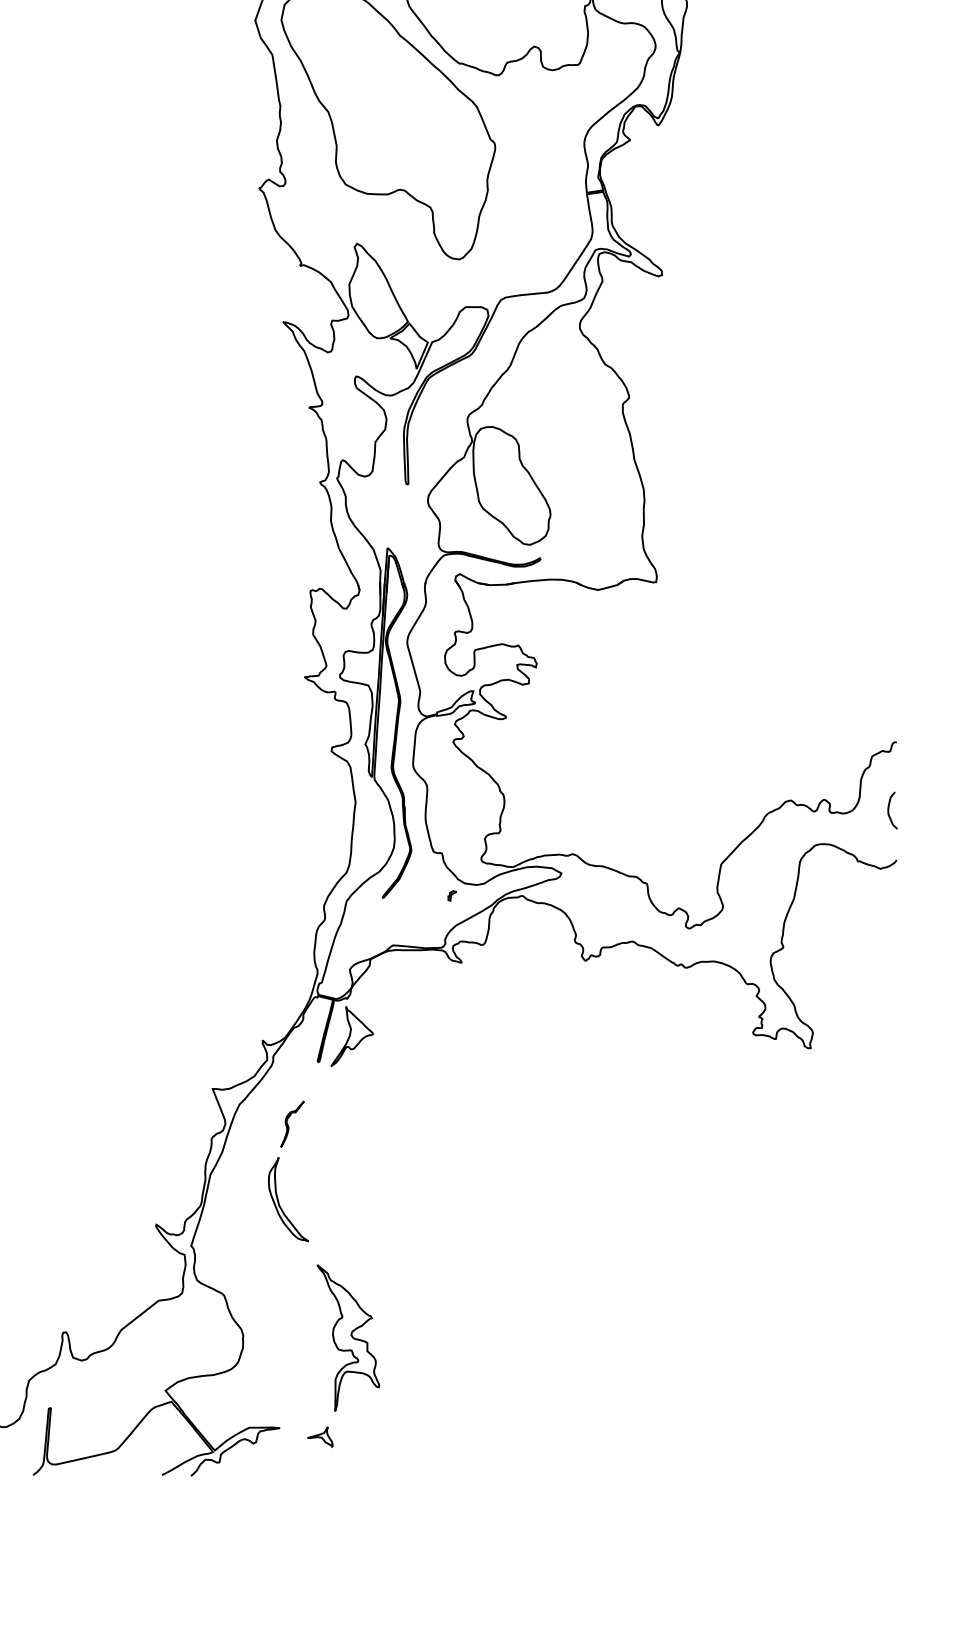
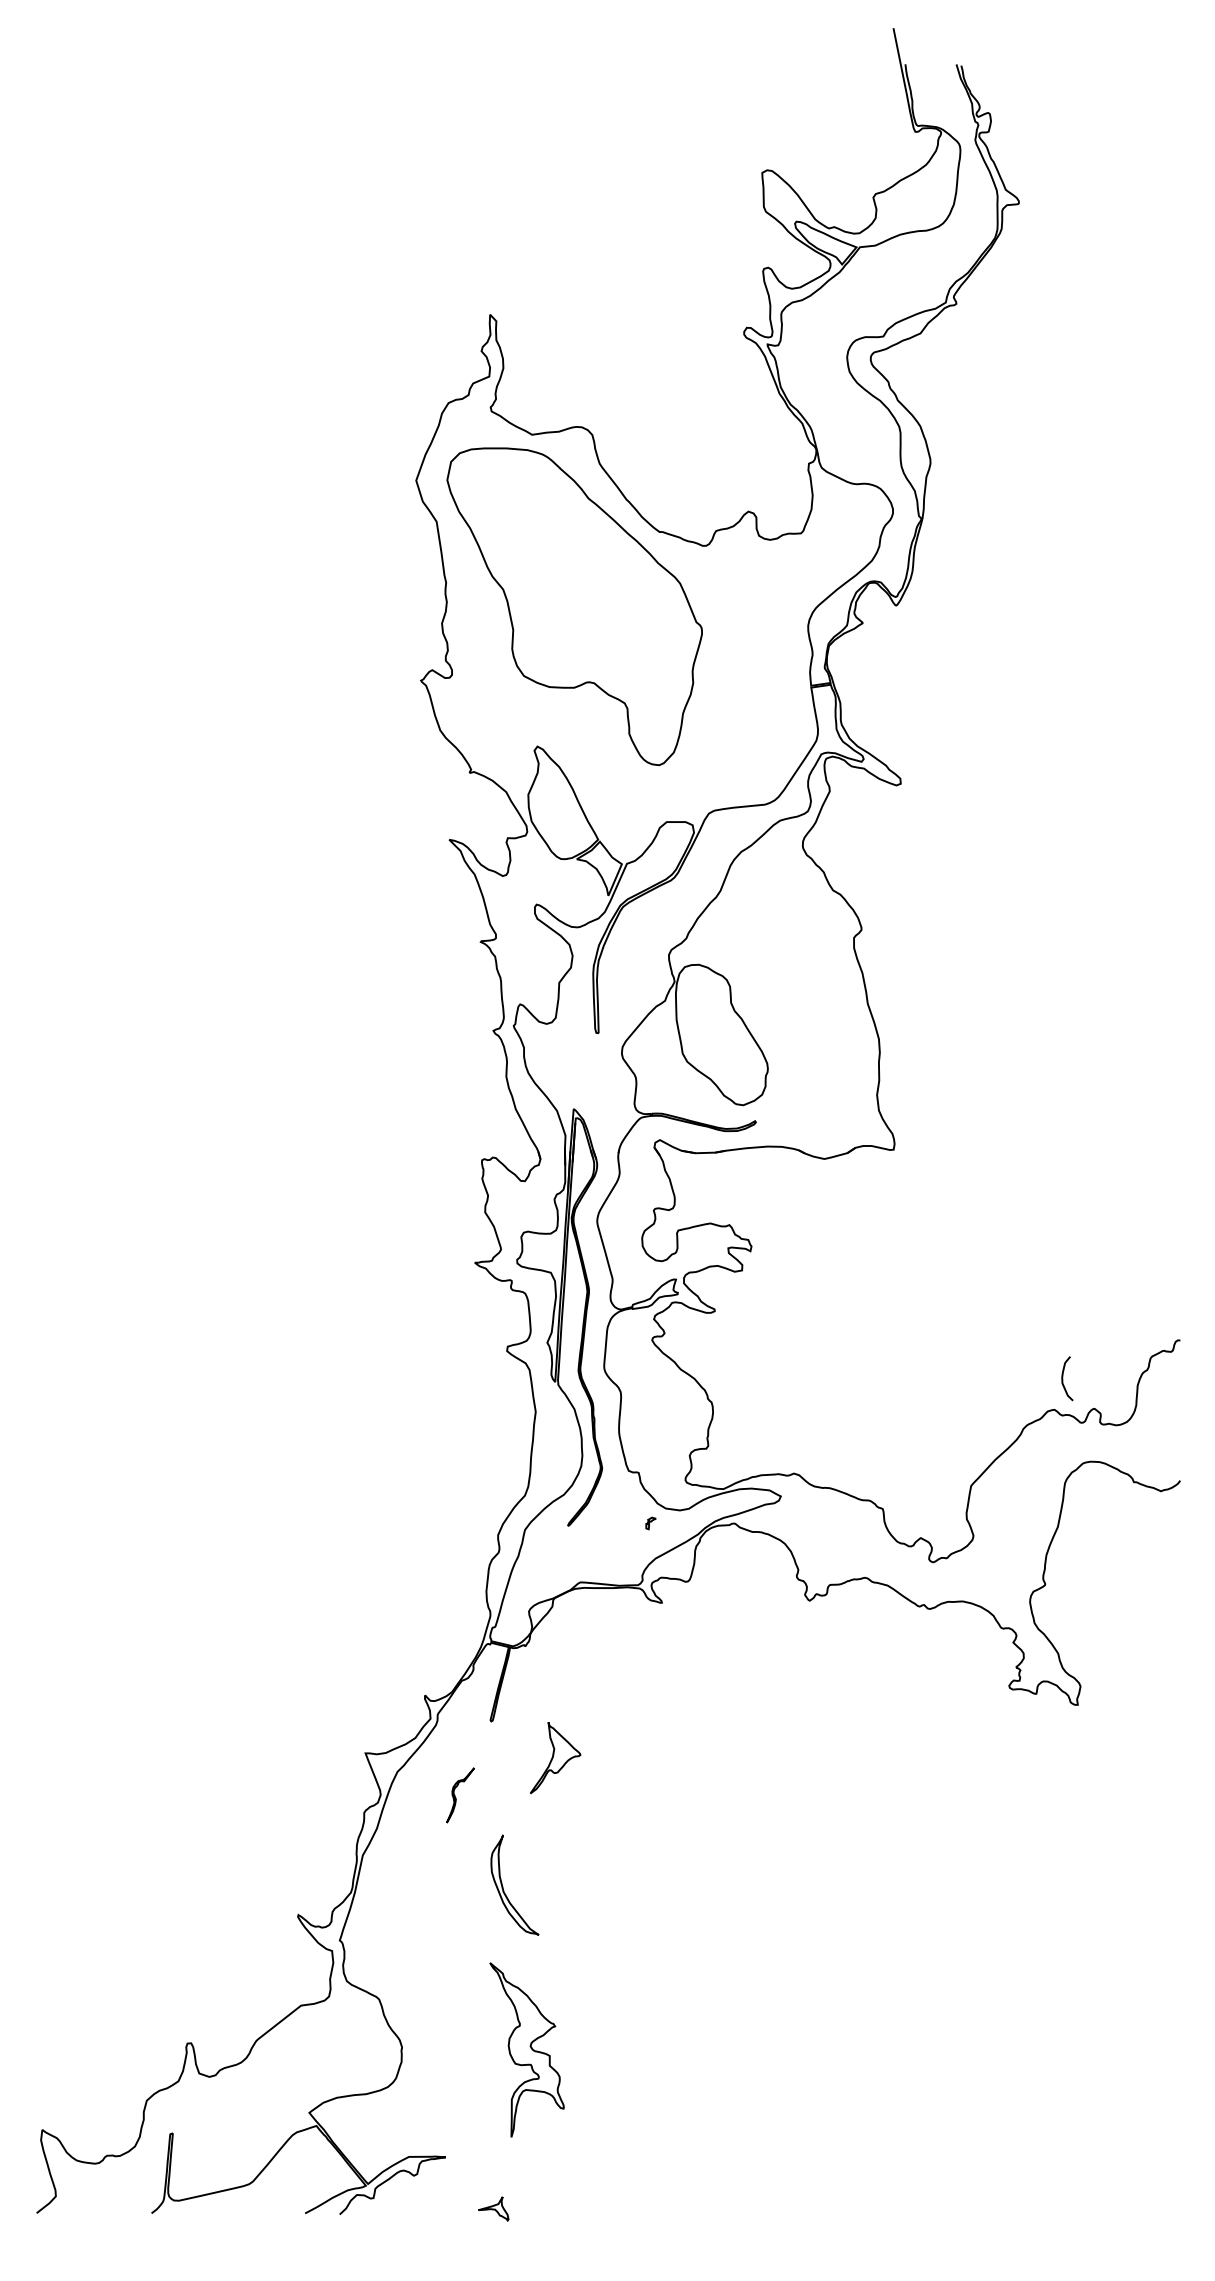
curve: (889, 810) -> (1063, 1378), moved
part: (352, 1037) -> (555, 1758), moved
part: (279, 1200) -> (503, 1886), moved
part: (320, 1436) -> (493, 2208), moved

